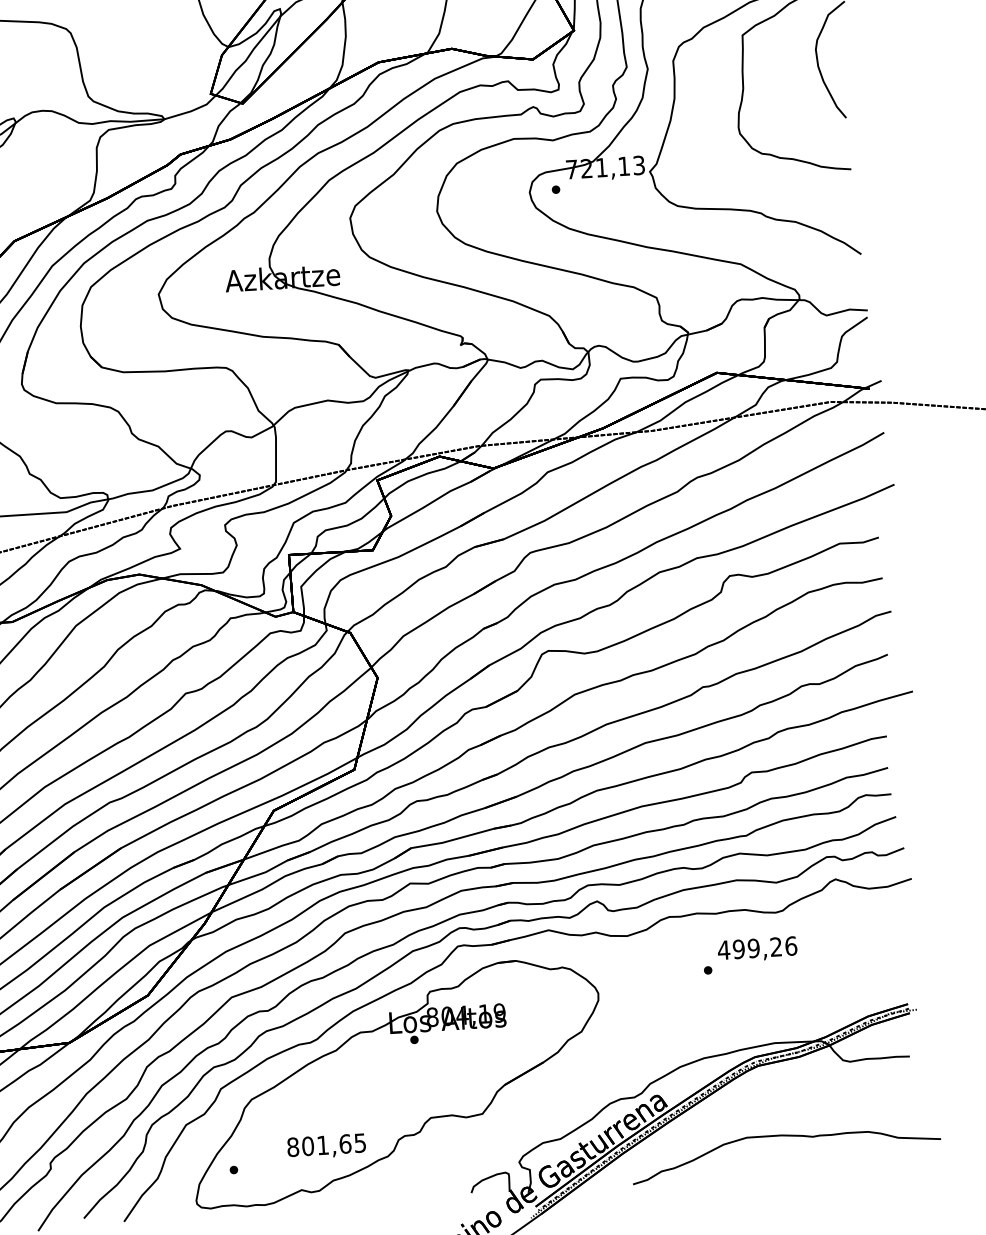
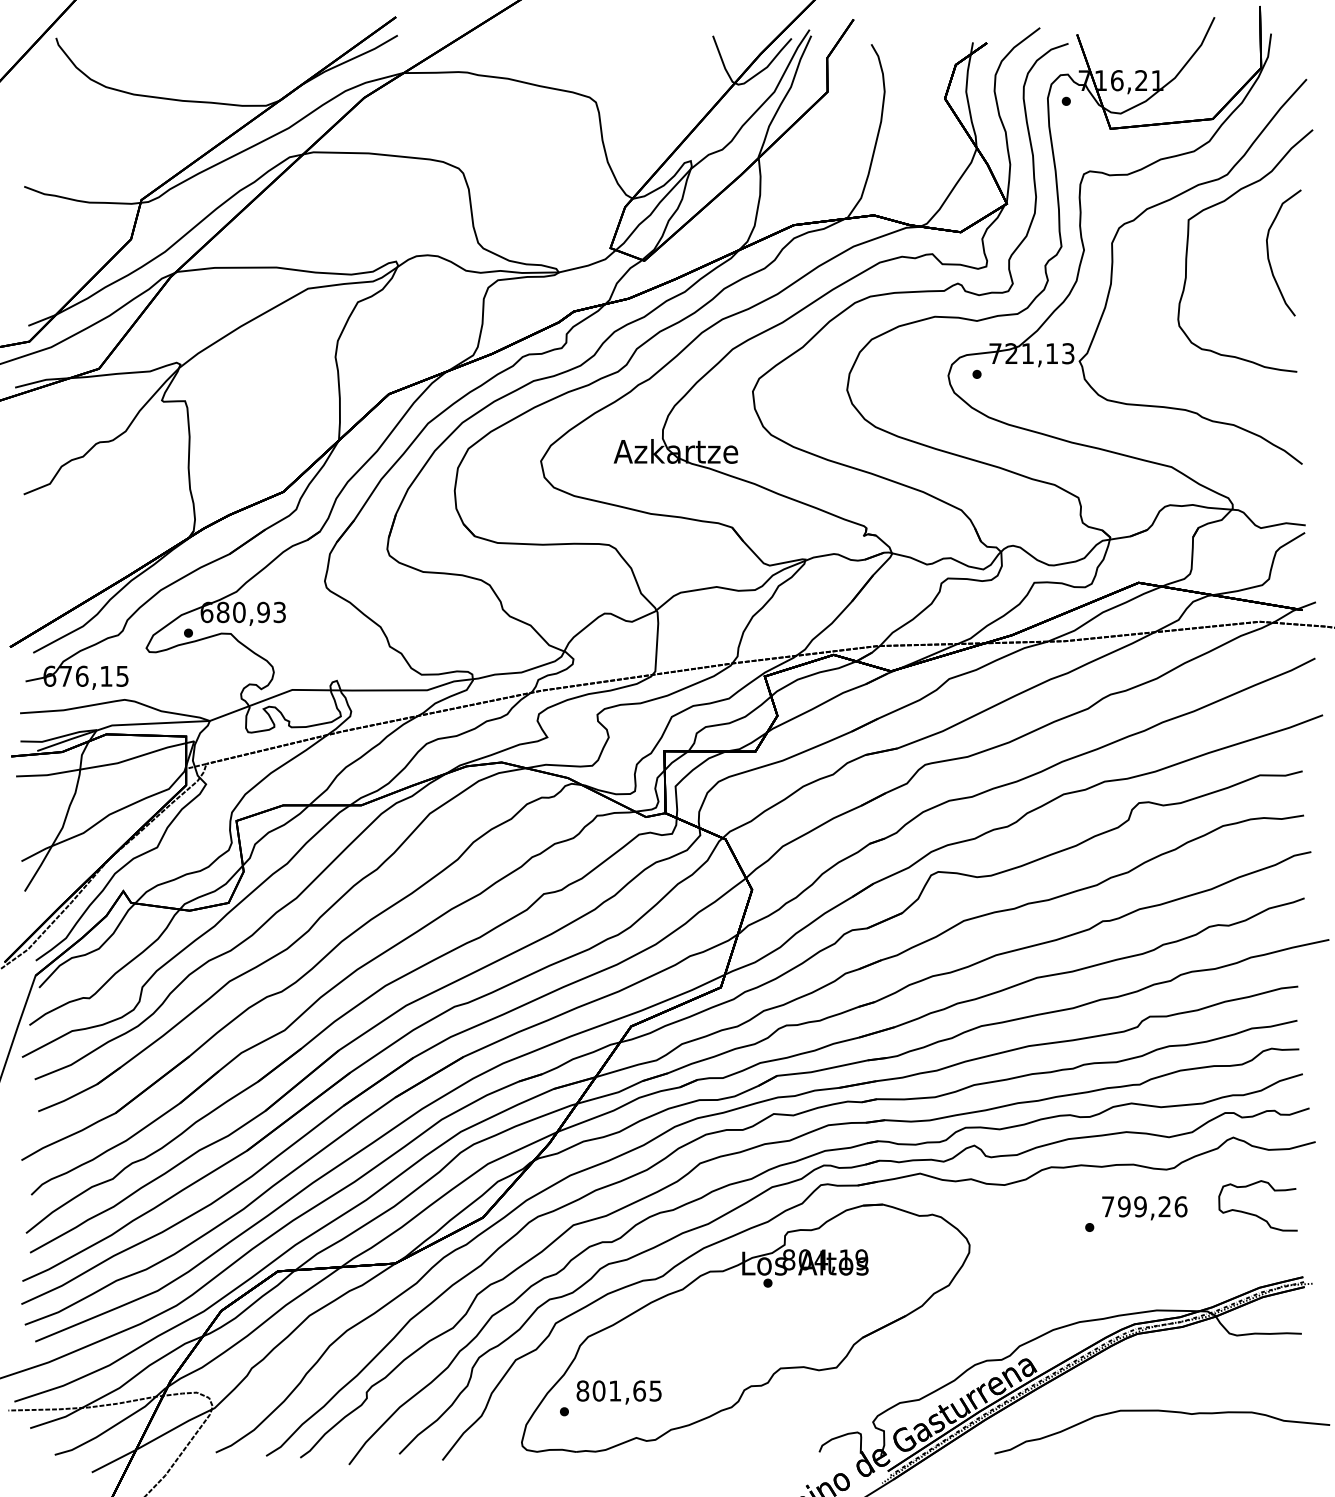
curve: (861, 948) -> (1256, 1214), added
text: (723, 950) -> (1107, 1206), 499,26 -> 799,26
text: (326, 1146) -> (618, 1392), moved

